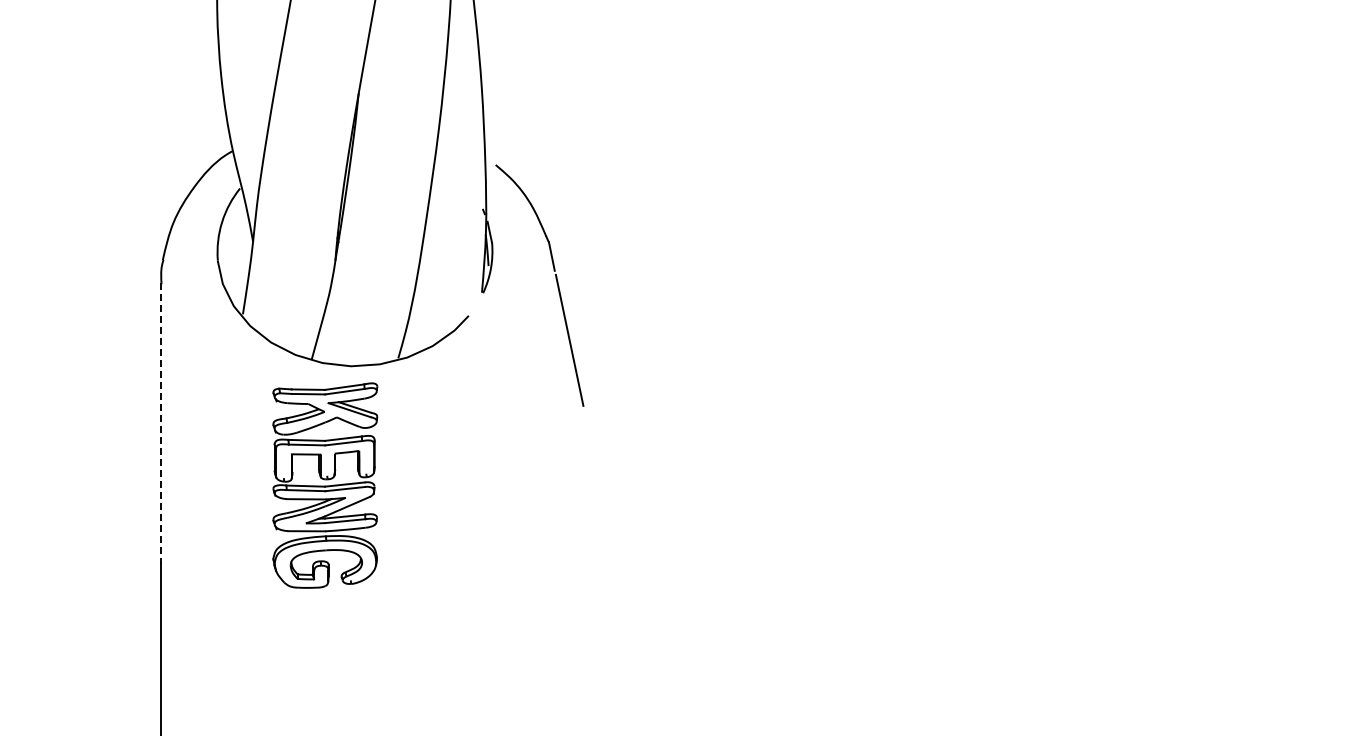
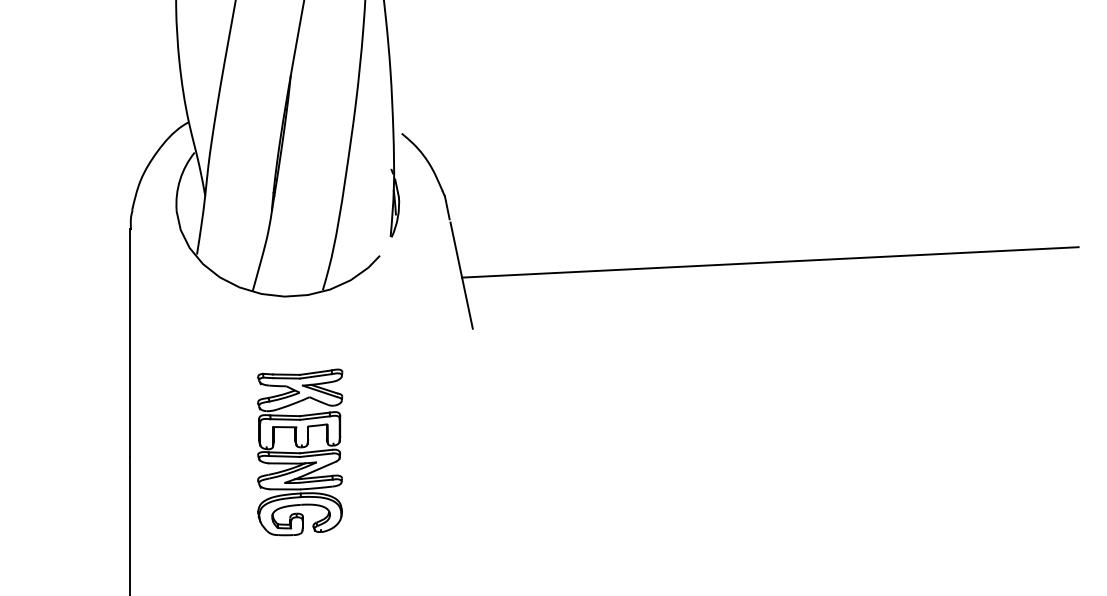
line: (950, 323) -> (770, 261), added
line: (160, 423) -> (130, 342), dashed -> solid
part: (325, 485) -> (300, 452), moved

